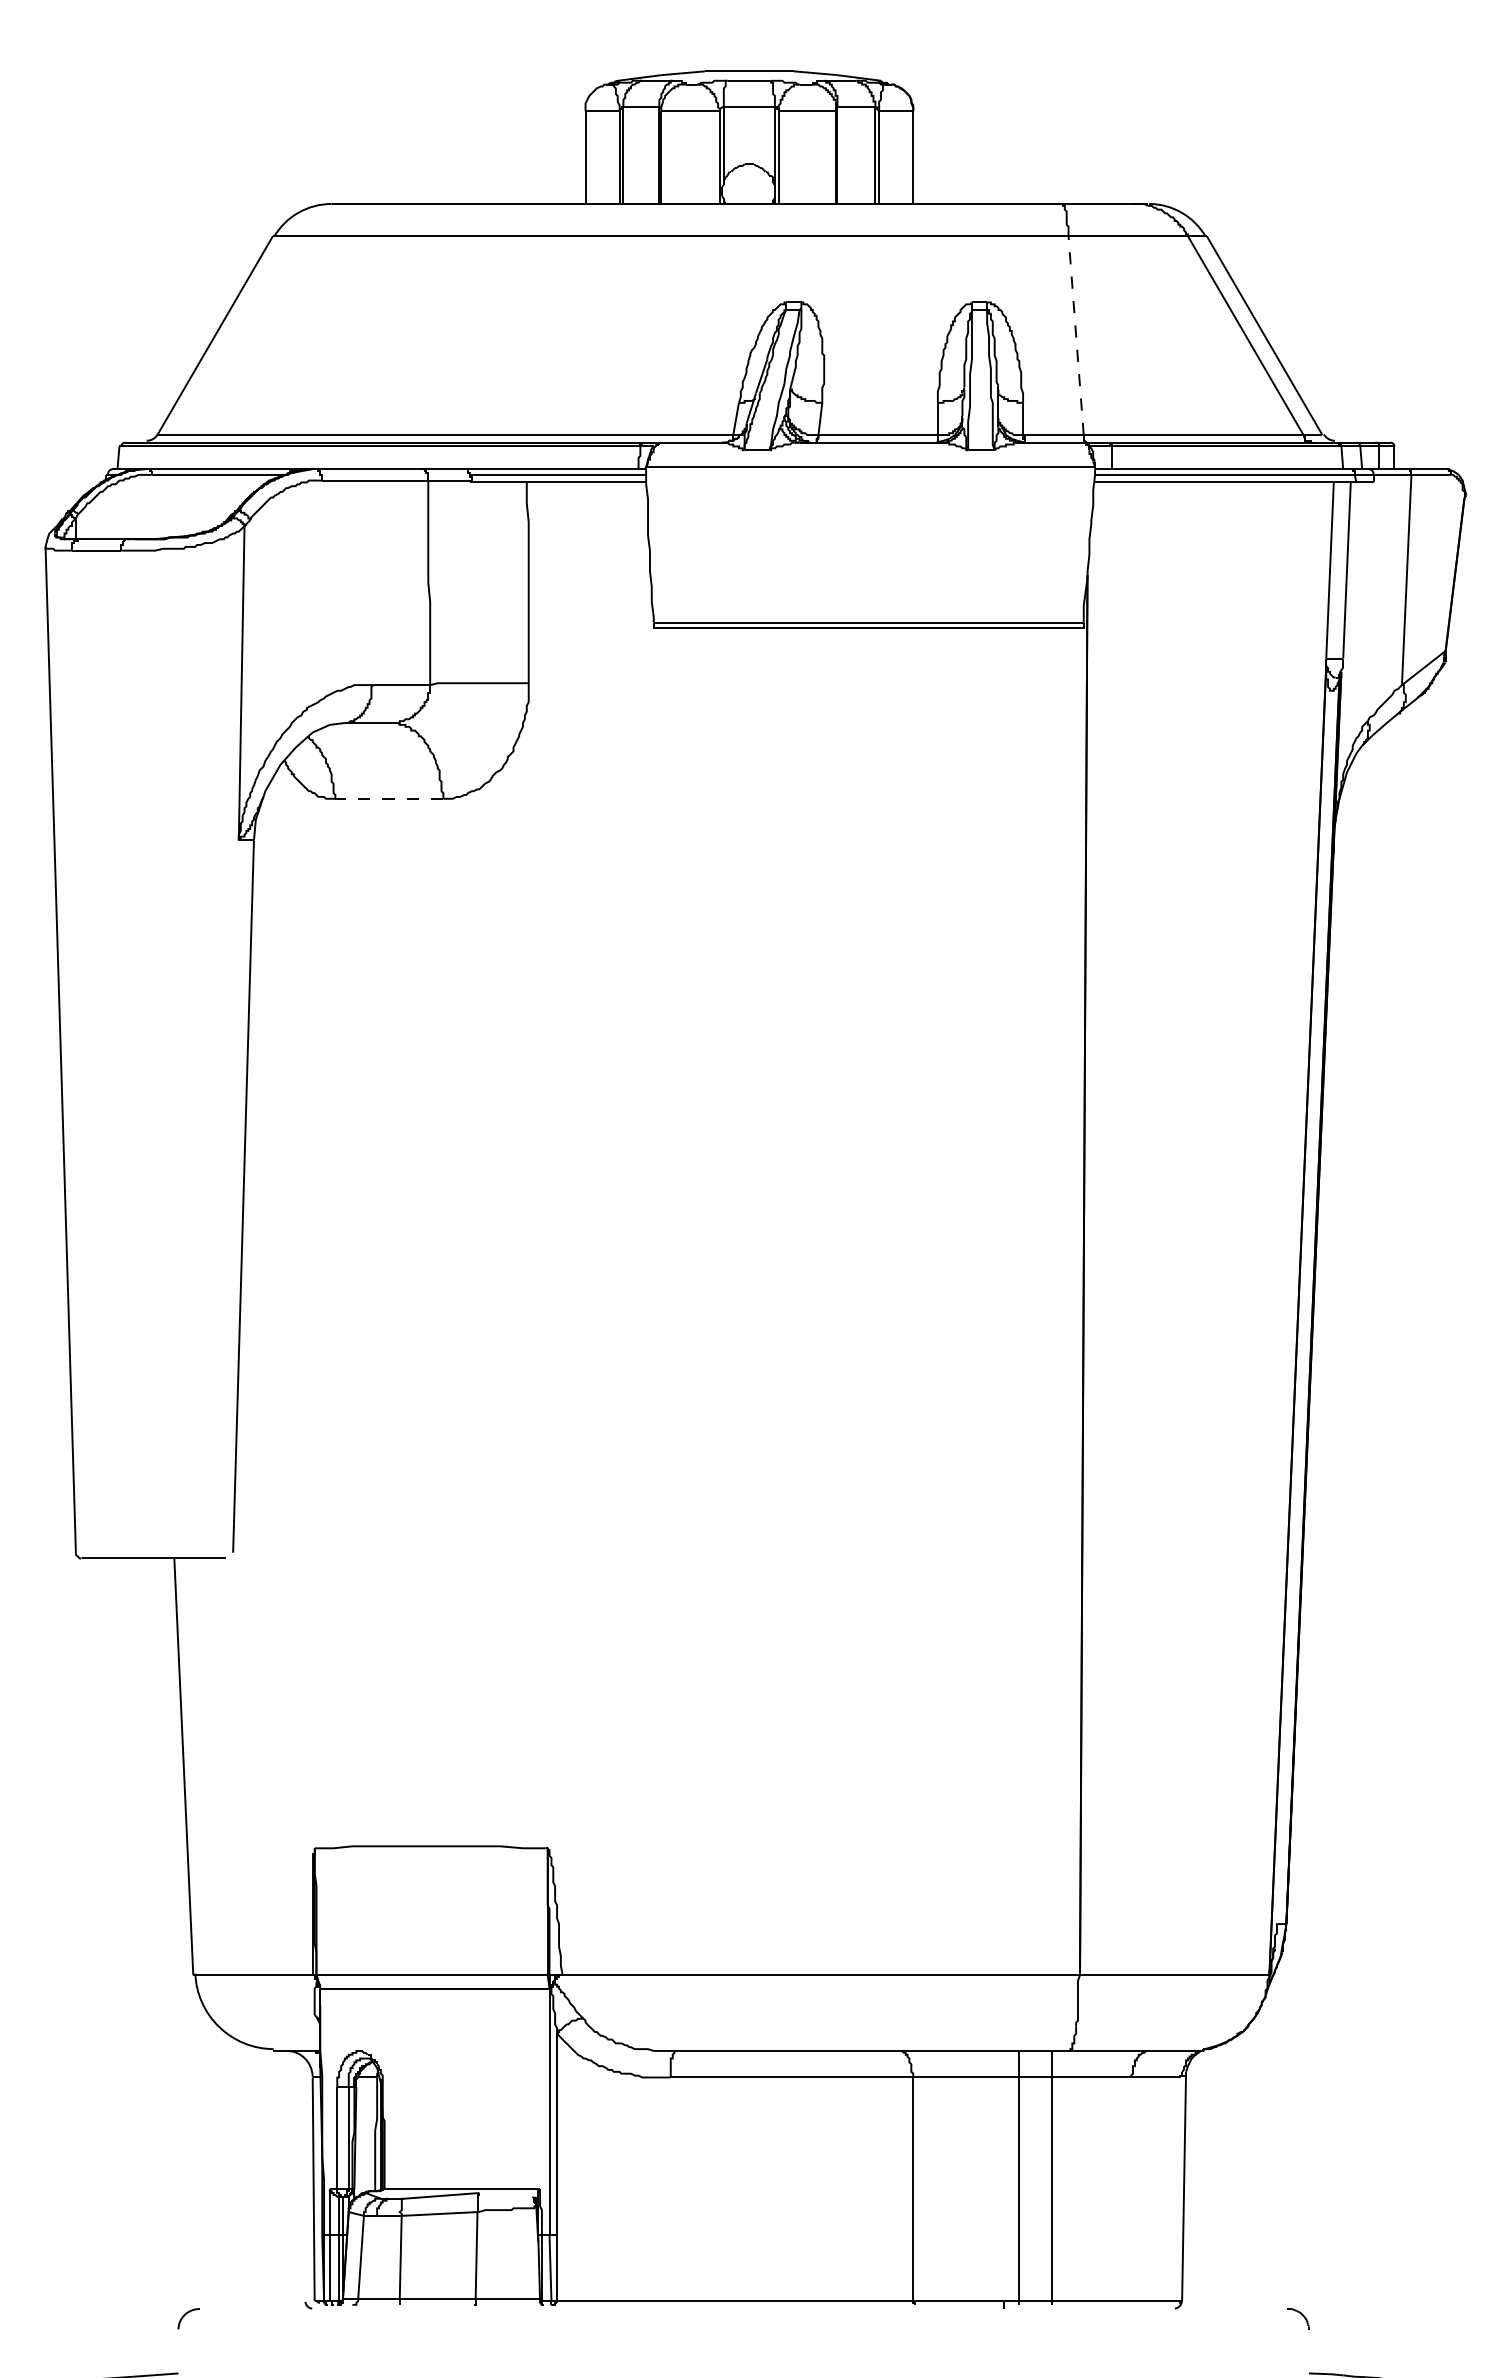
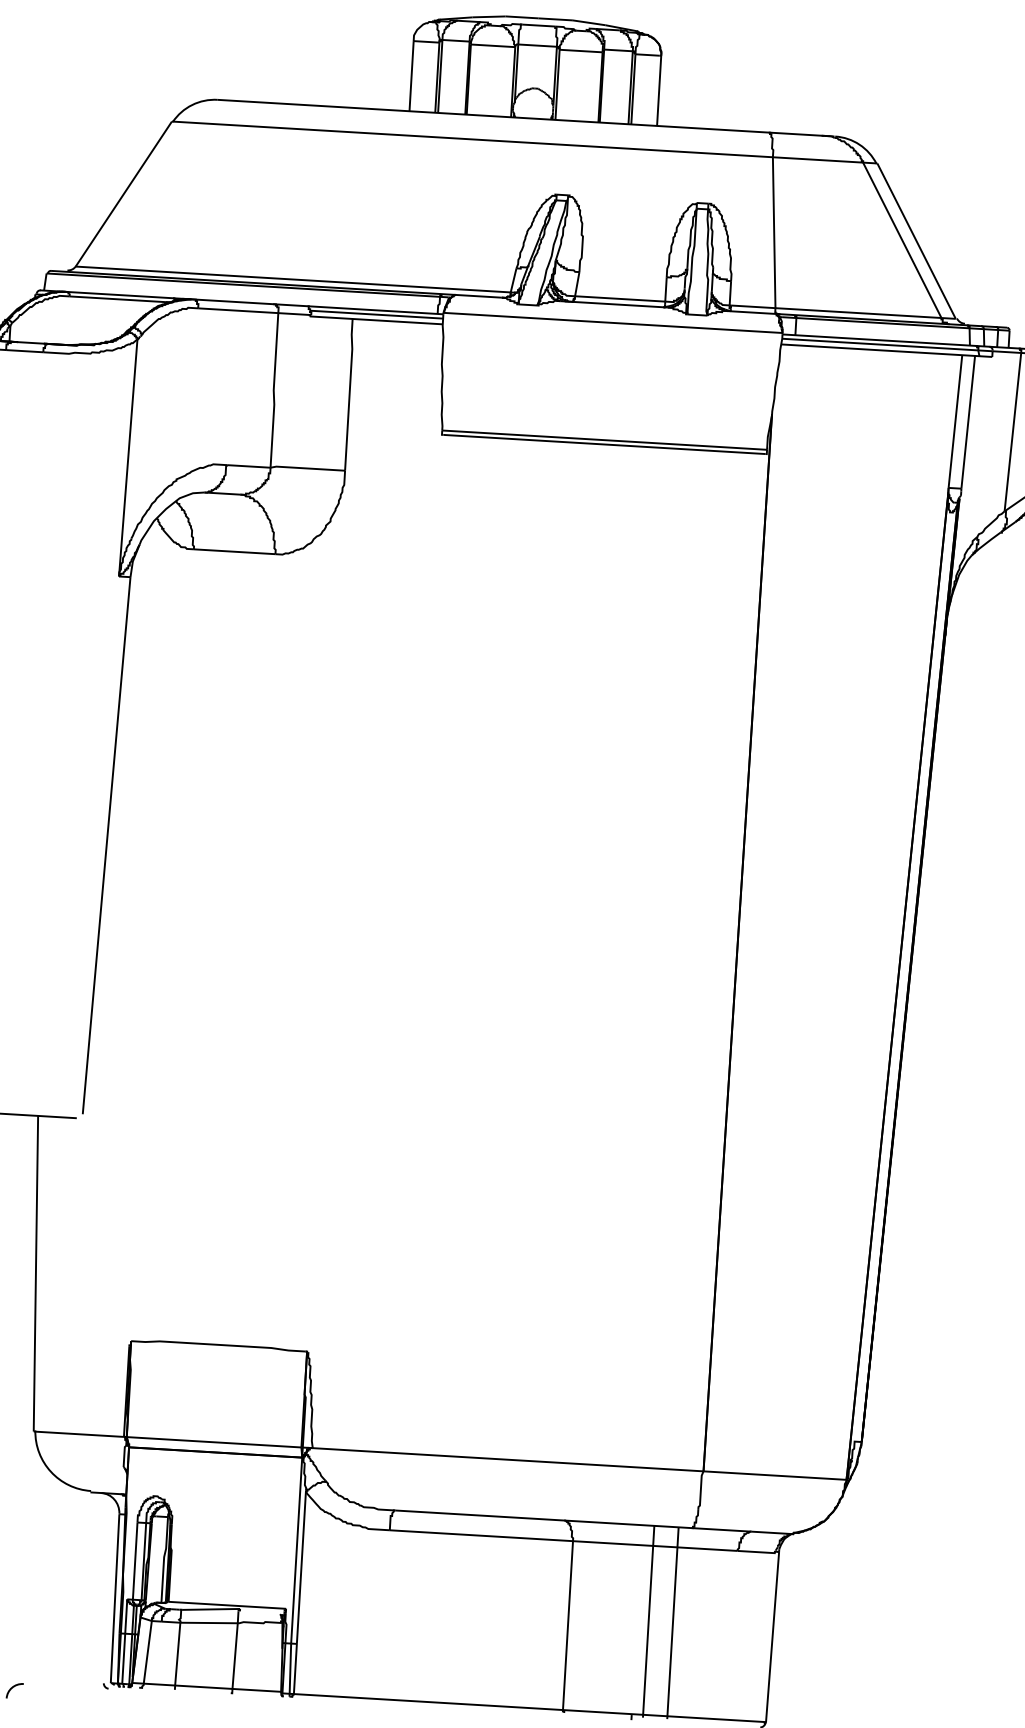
line: (1076, 335) -> (774, 232), dashed -> solid
line: (389, 798) -> (234, 551), dashed -> solid

